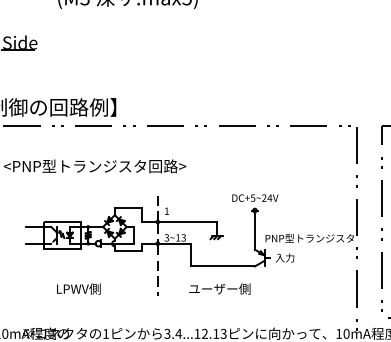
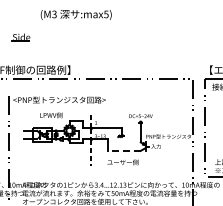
line: (222, 265) -> (124, 150), solid -> dashed
text: (79, 289) -> (51, 115), moved

